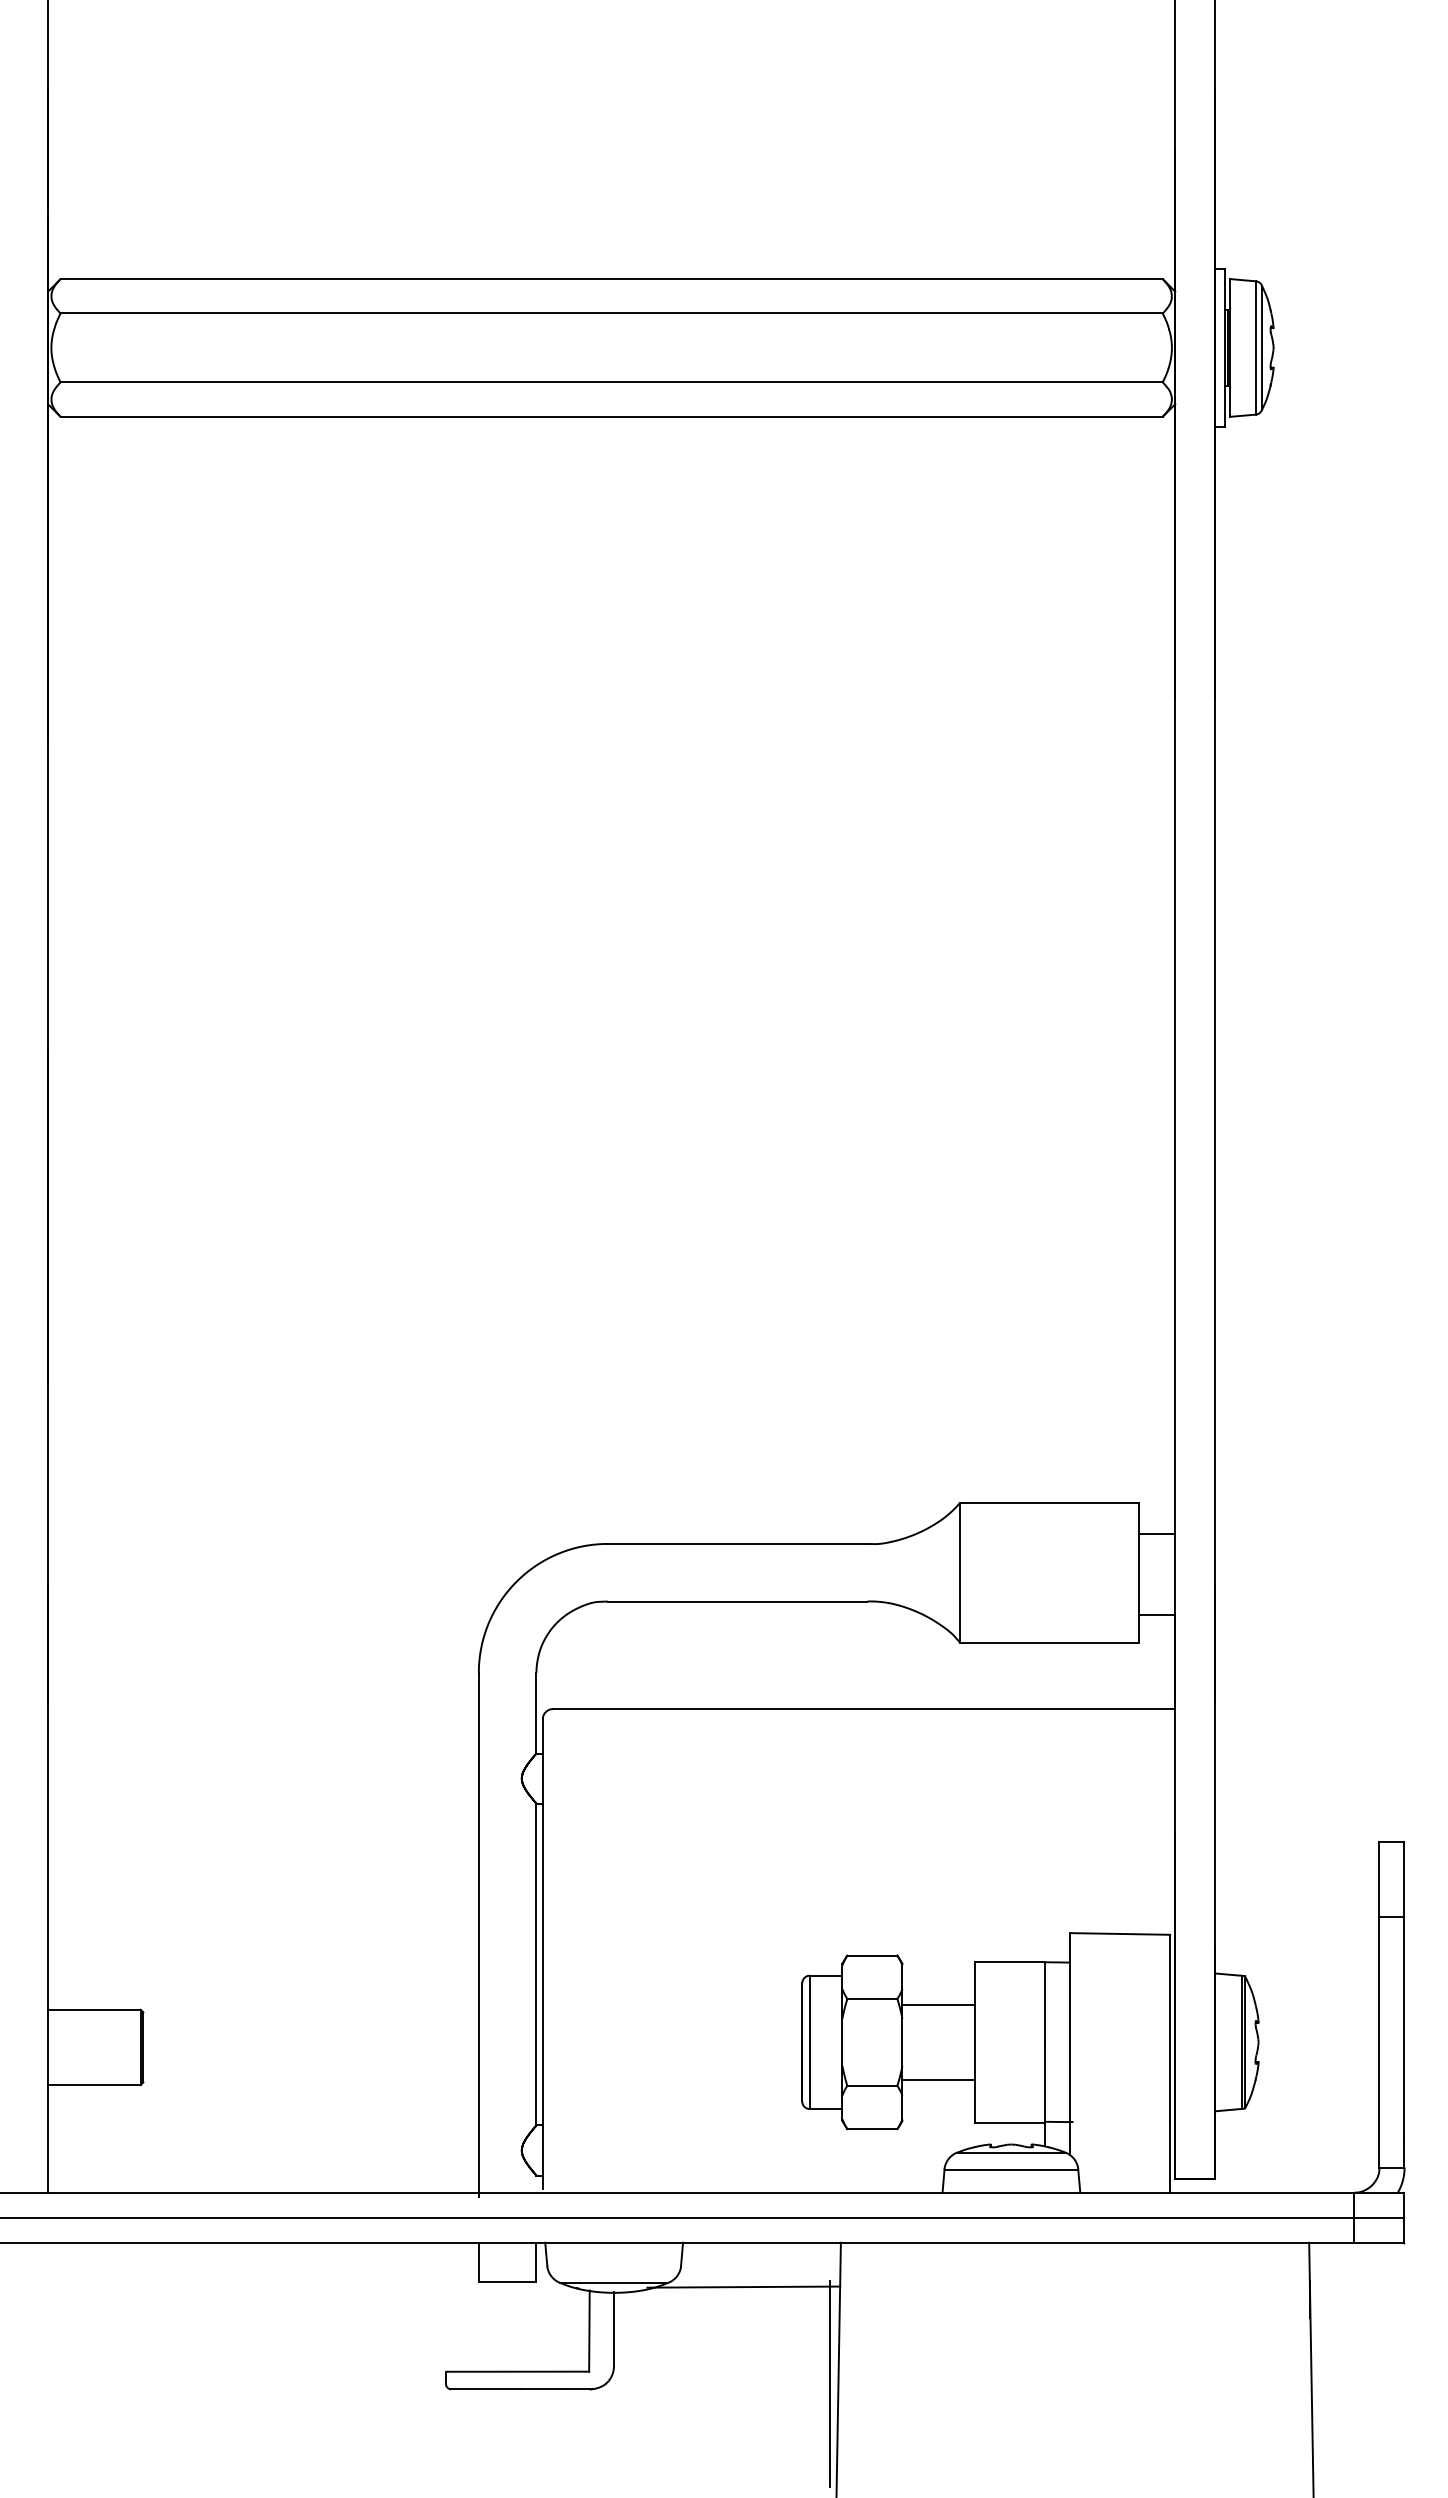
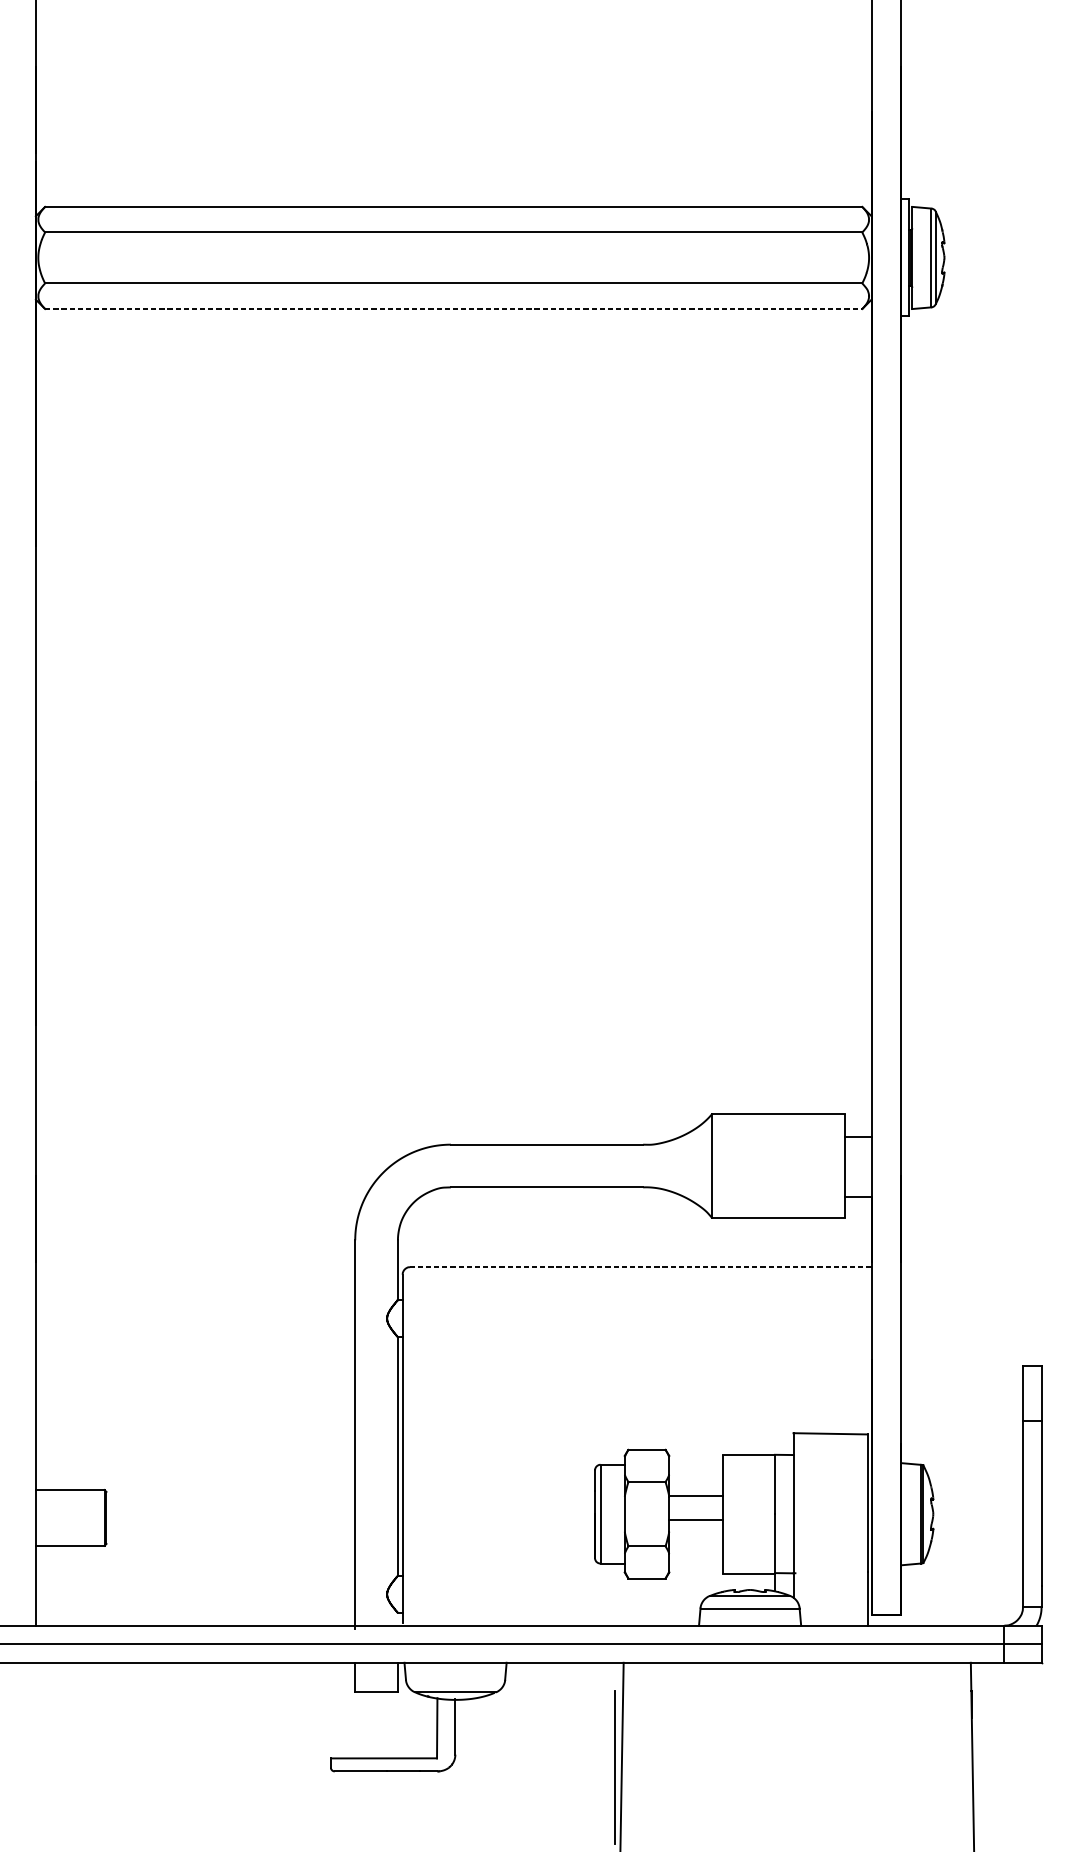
line: (612, 416) -> (454, 308), solid -> dashed
line: (863, 1709) -> (640, 1267), solid -> dashed
line: (938, 2004) -> (696, 1519), moved
line: (938, 2079) -> (696, 1495), moved
line: (743, 2286) -> (551, 1695), removed

